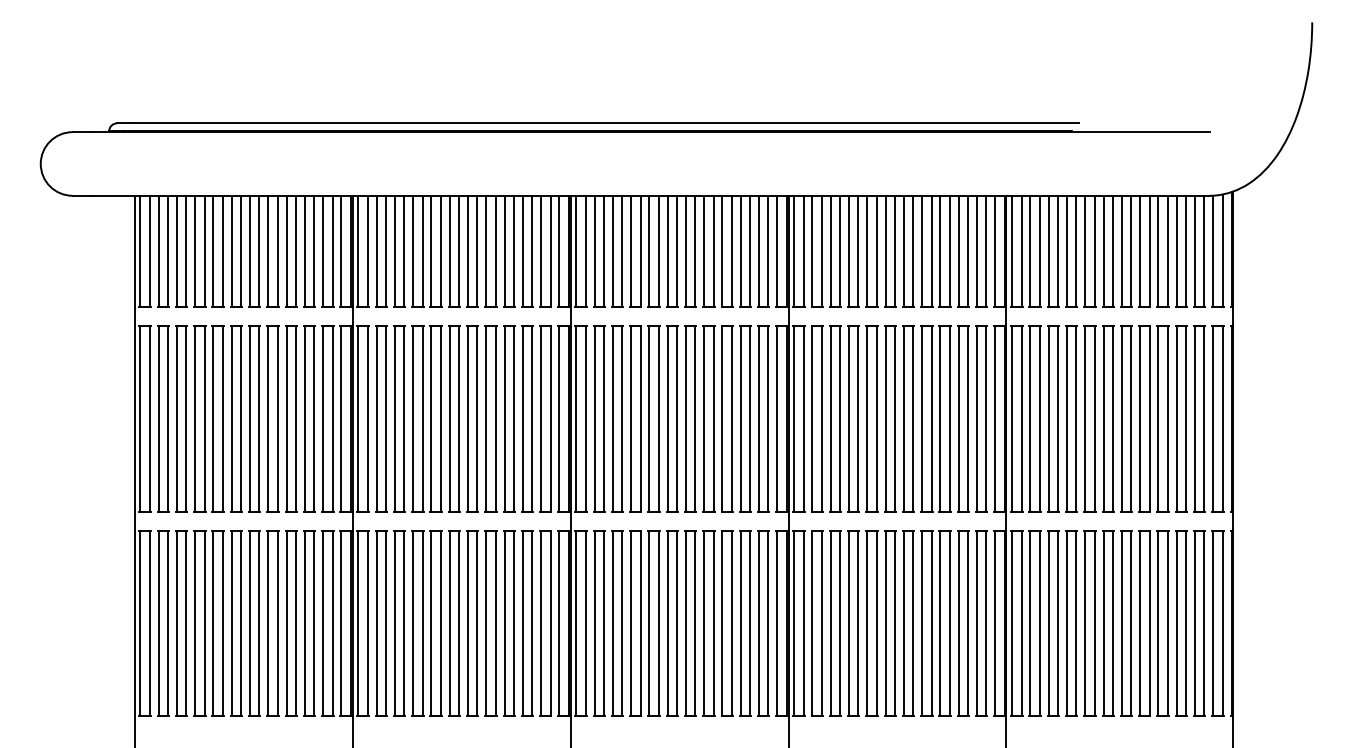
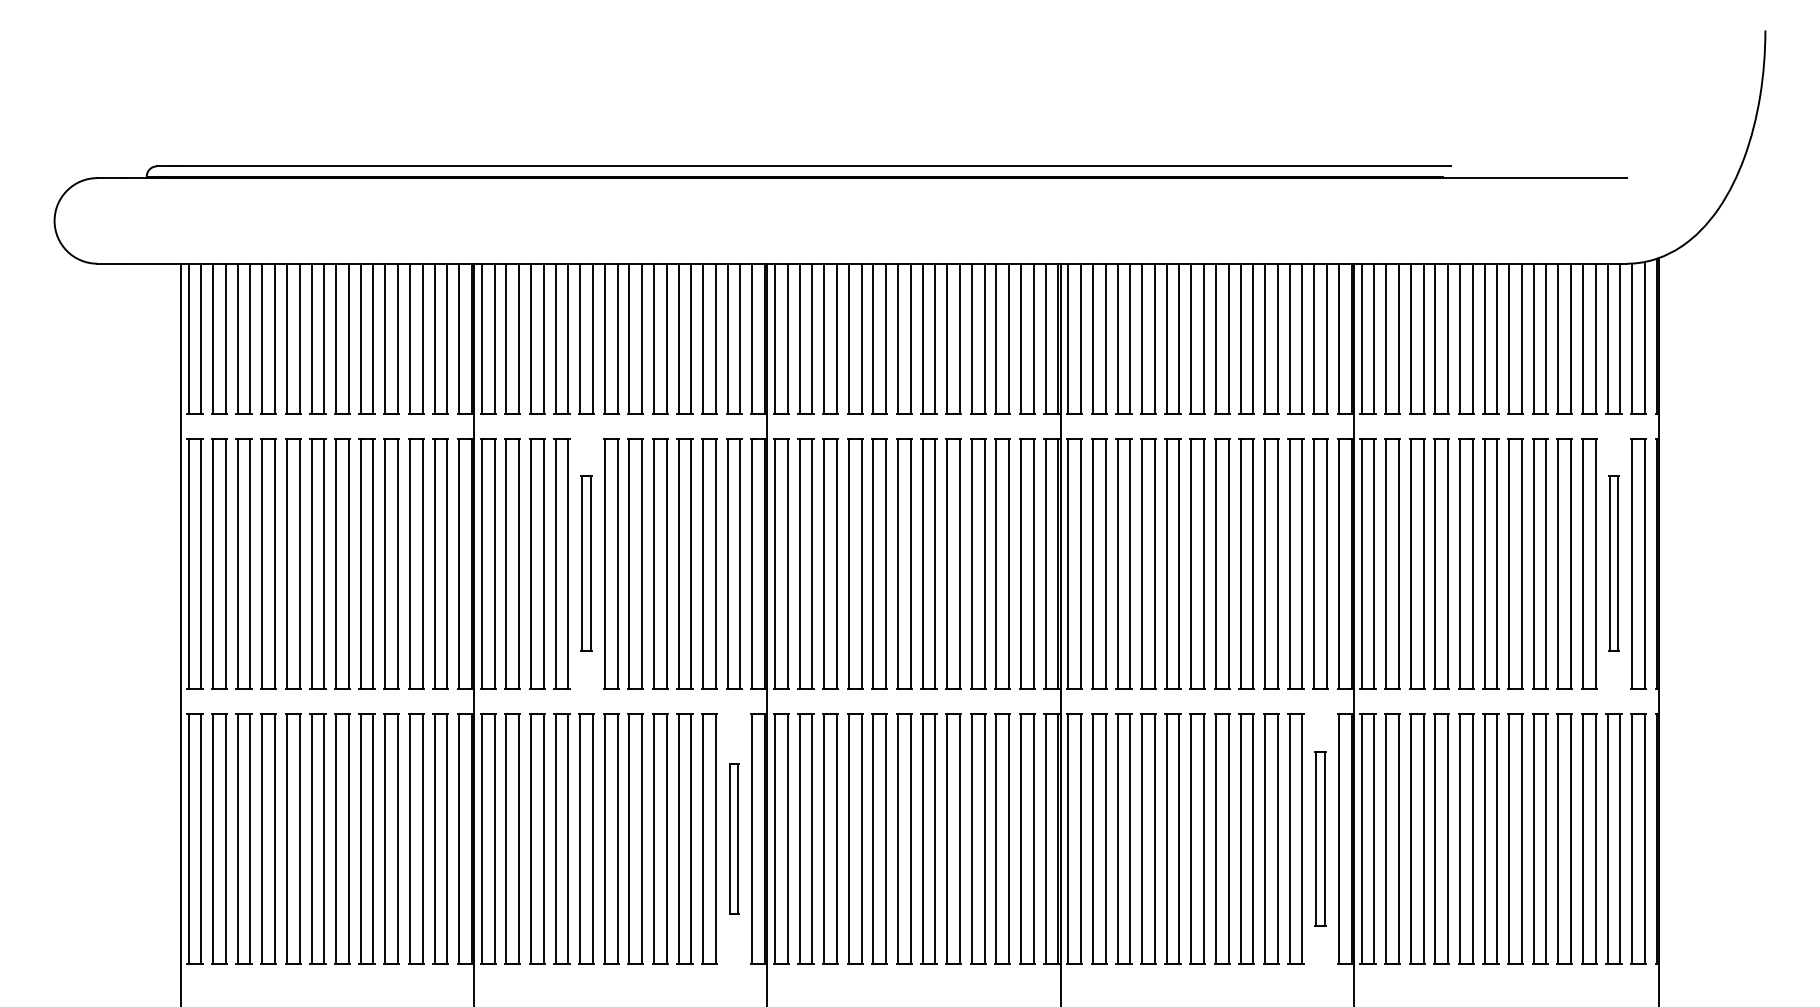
part: (436, 418) -> (586, 563), size x0.7
part: (1199, 418) -> (1613, 563), size x0.7
part: (546, 622) -> (734, 838), size x0.6
part: (981, 622) -> (1320, 838), size x0.7

